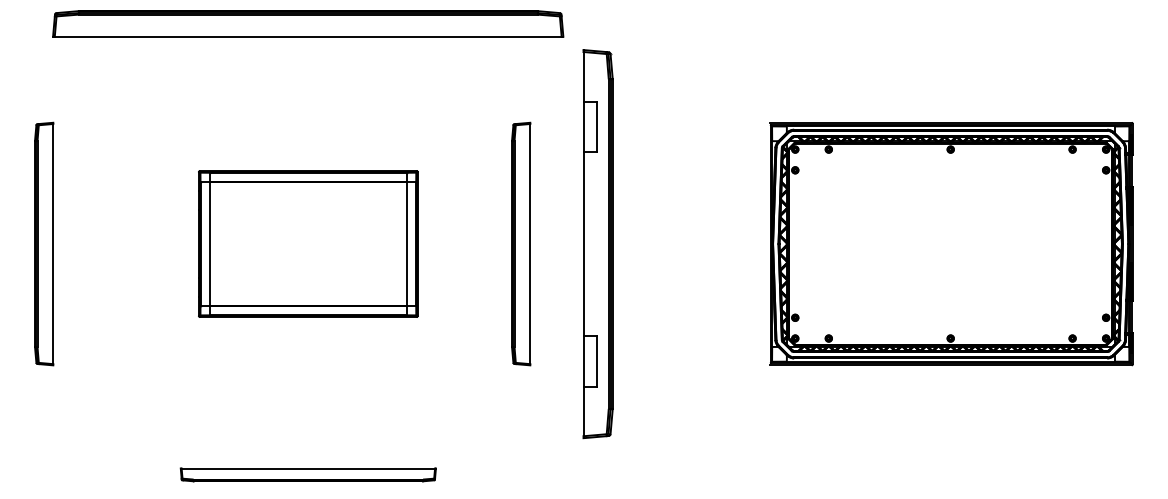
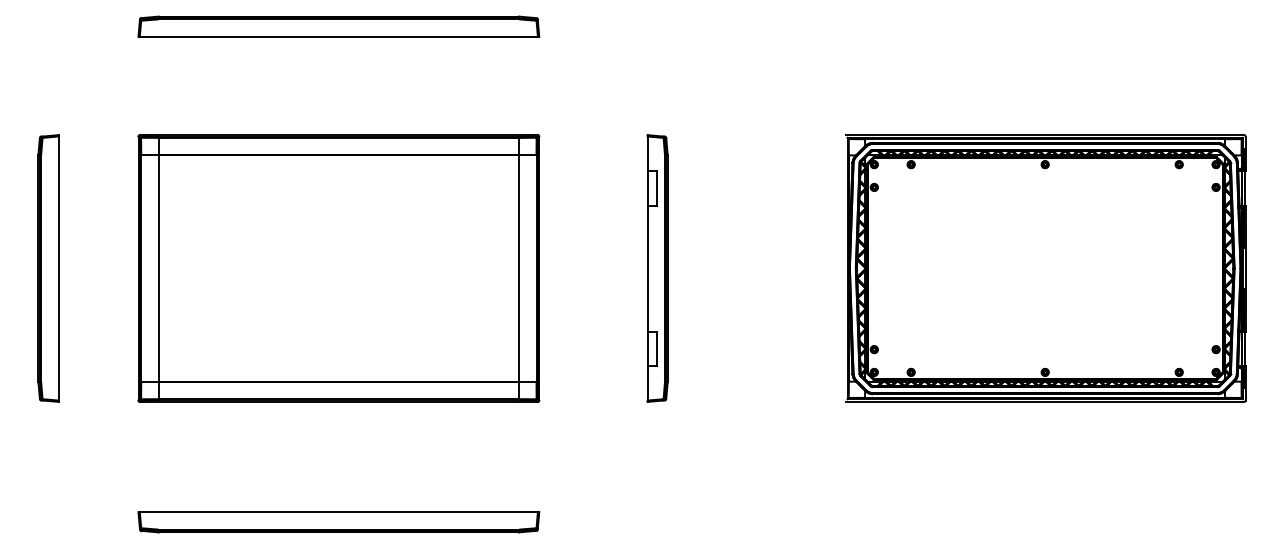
part: (308, 24) -> (339, 27), size x0.71
part: (308, 243) -> (339, 267), size x1.67
part: (521, 243) -> (573, 267), removed
part: (598, 243) -> (657, 267), size x0.62
part: (308, 474) -> (339, 521), size x1.43

